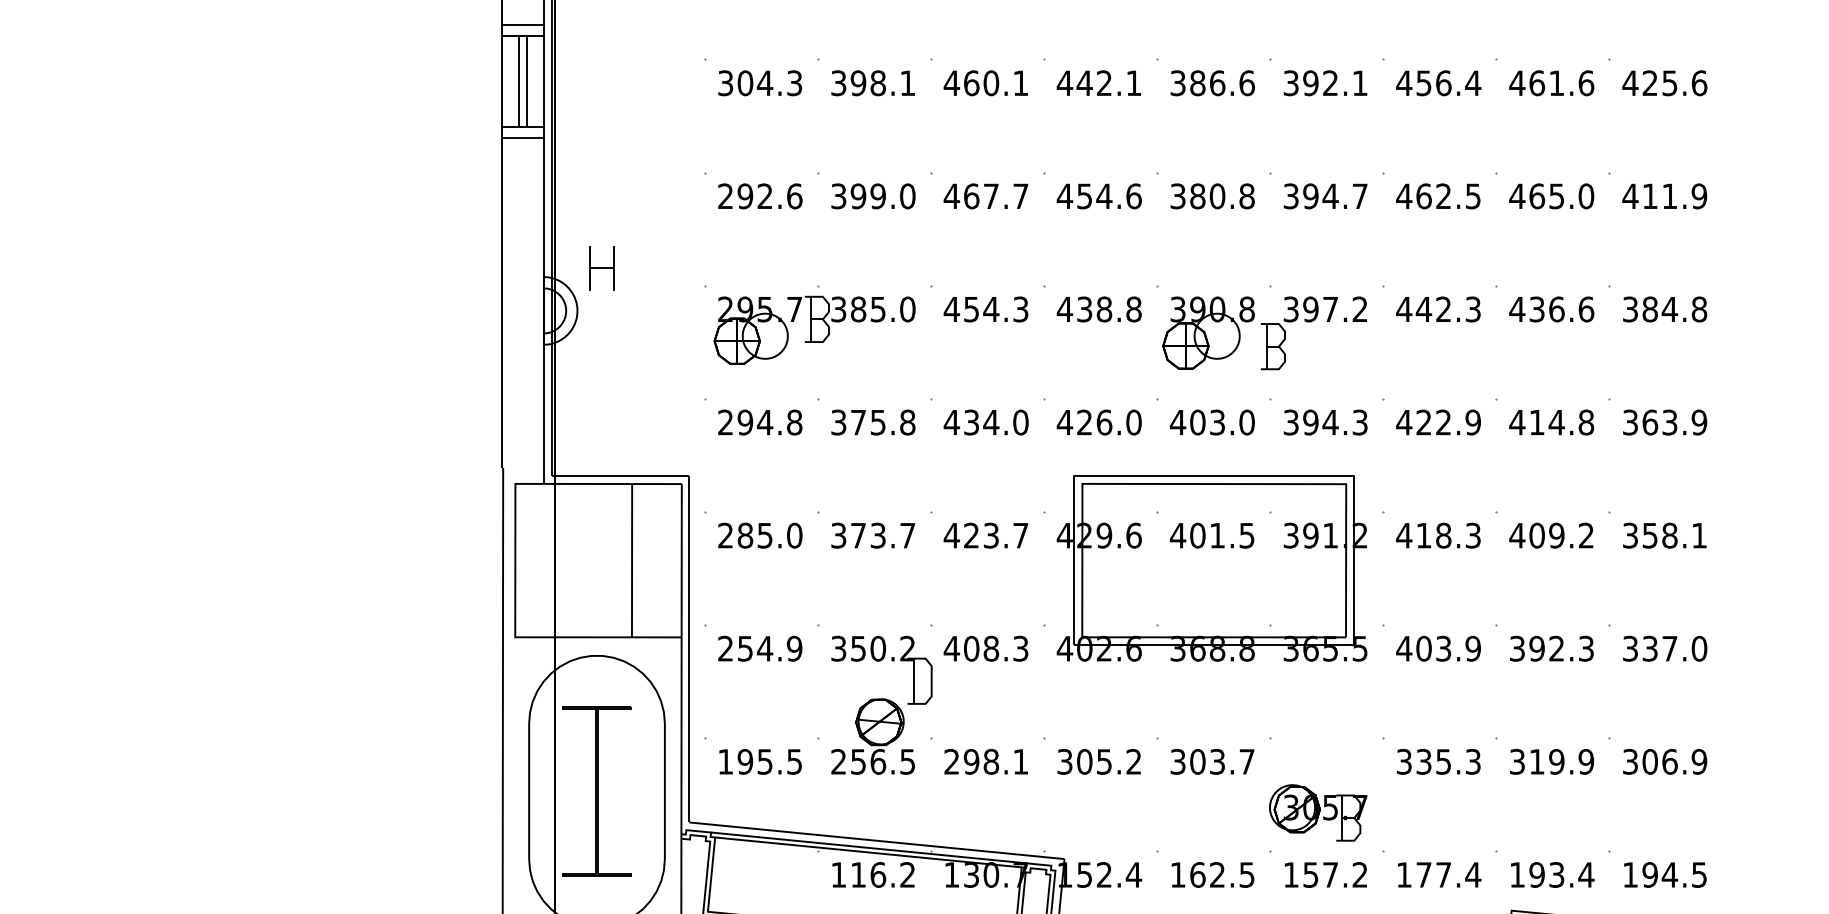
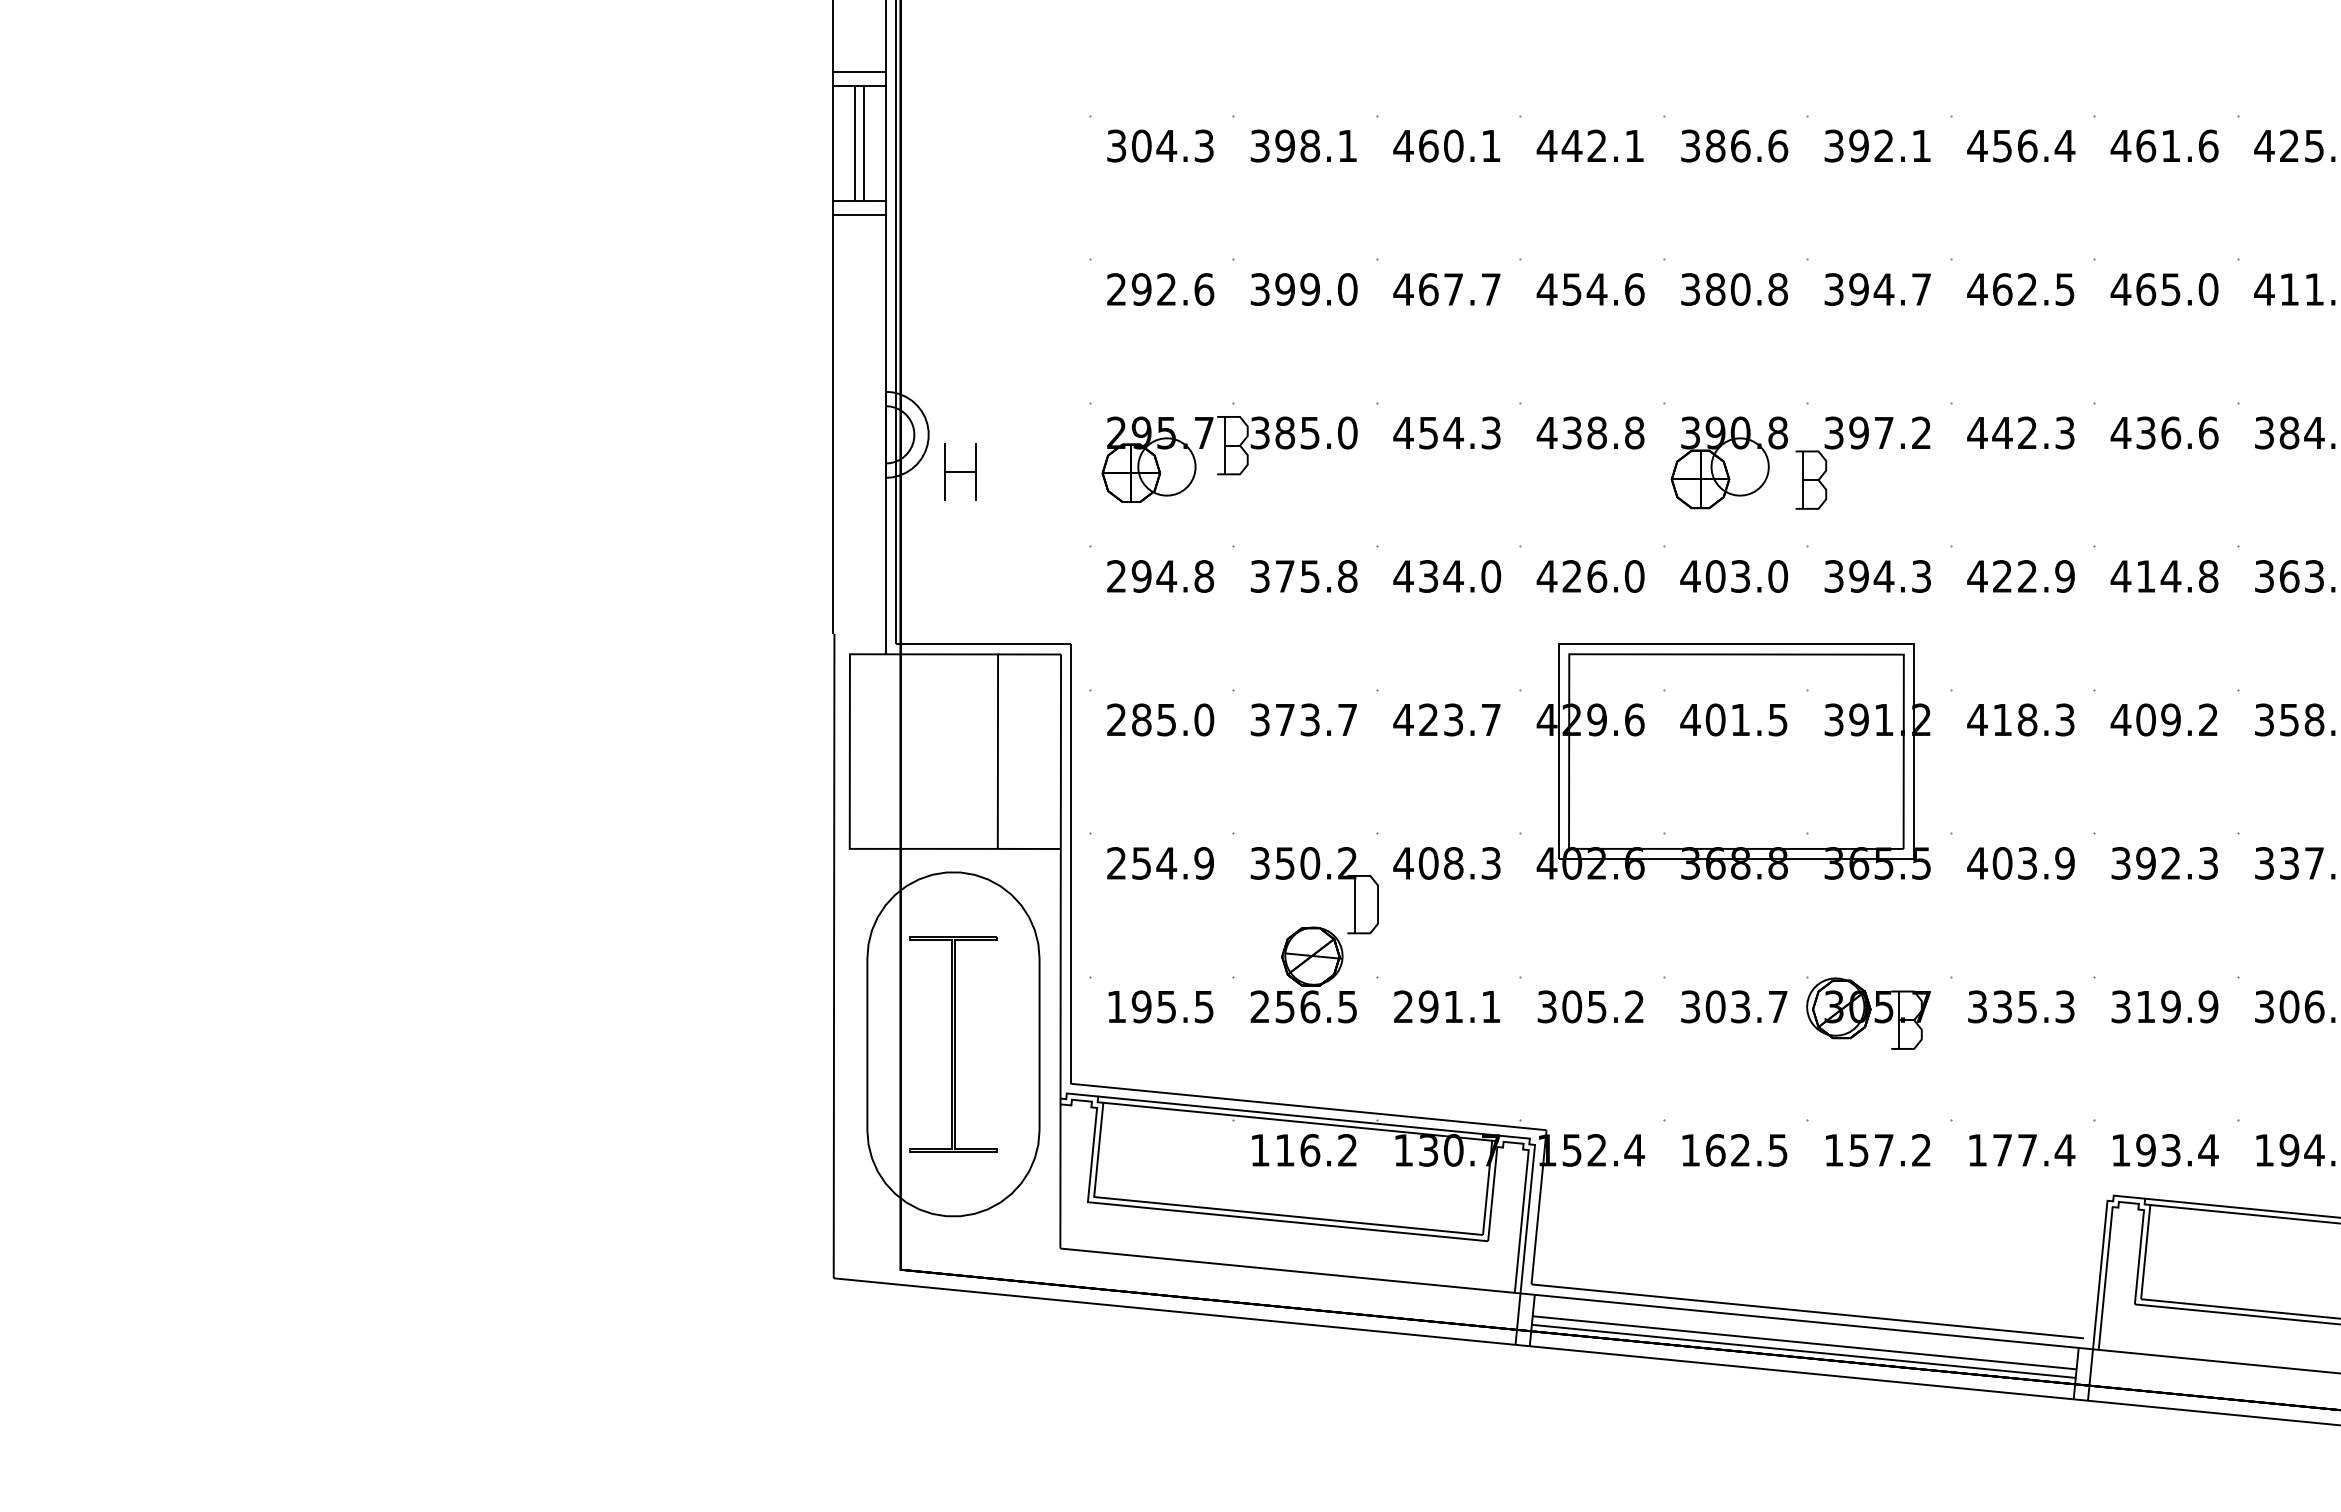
part: (602, 268) -> (960, 471), moved
text: (991, 761) -> (1453, 1006), 298.1 -> 291.1
part: (1318, 812) -> (1868, 1013), moved

